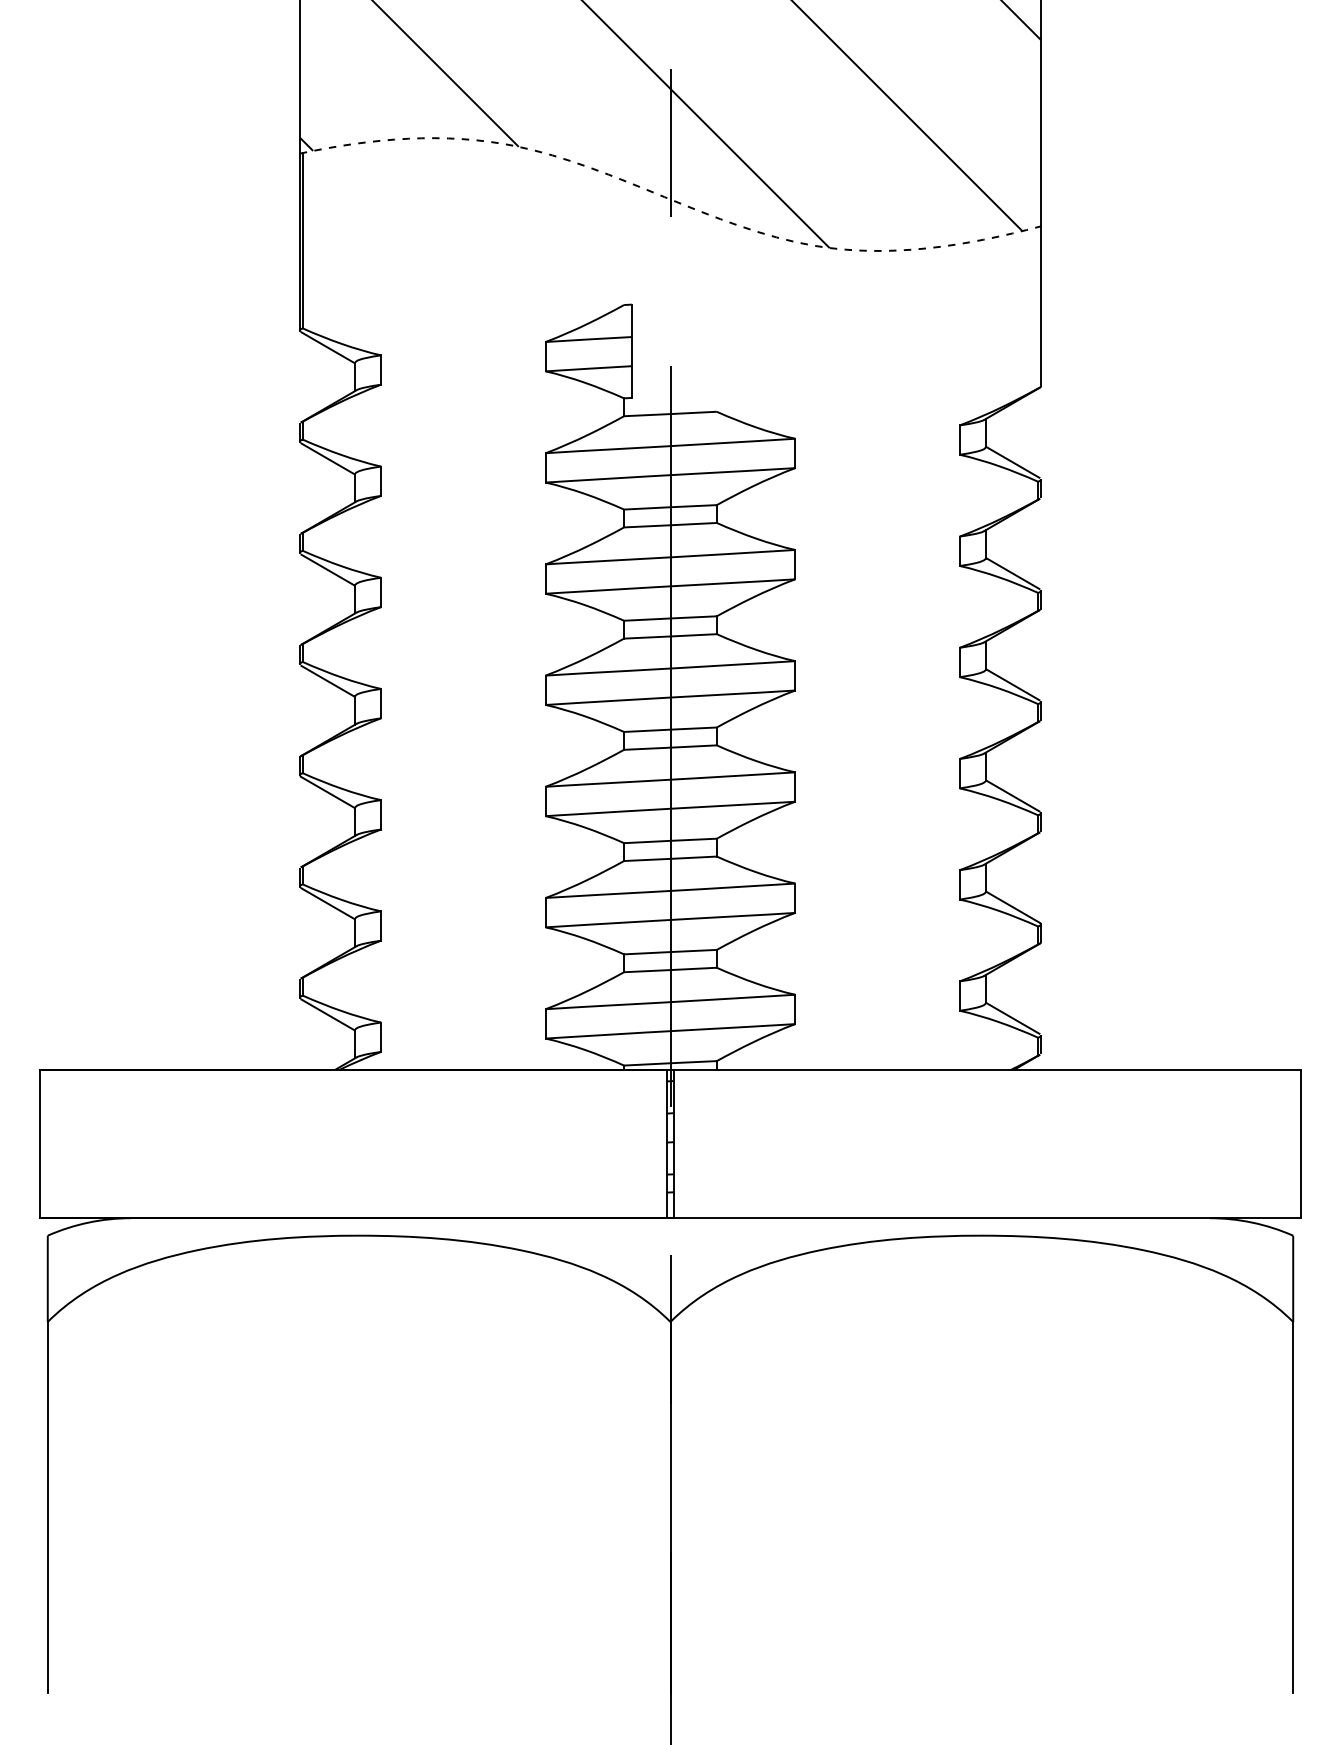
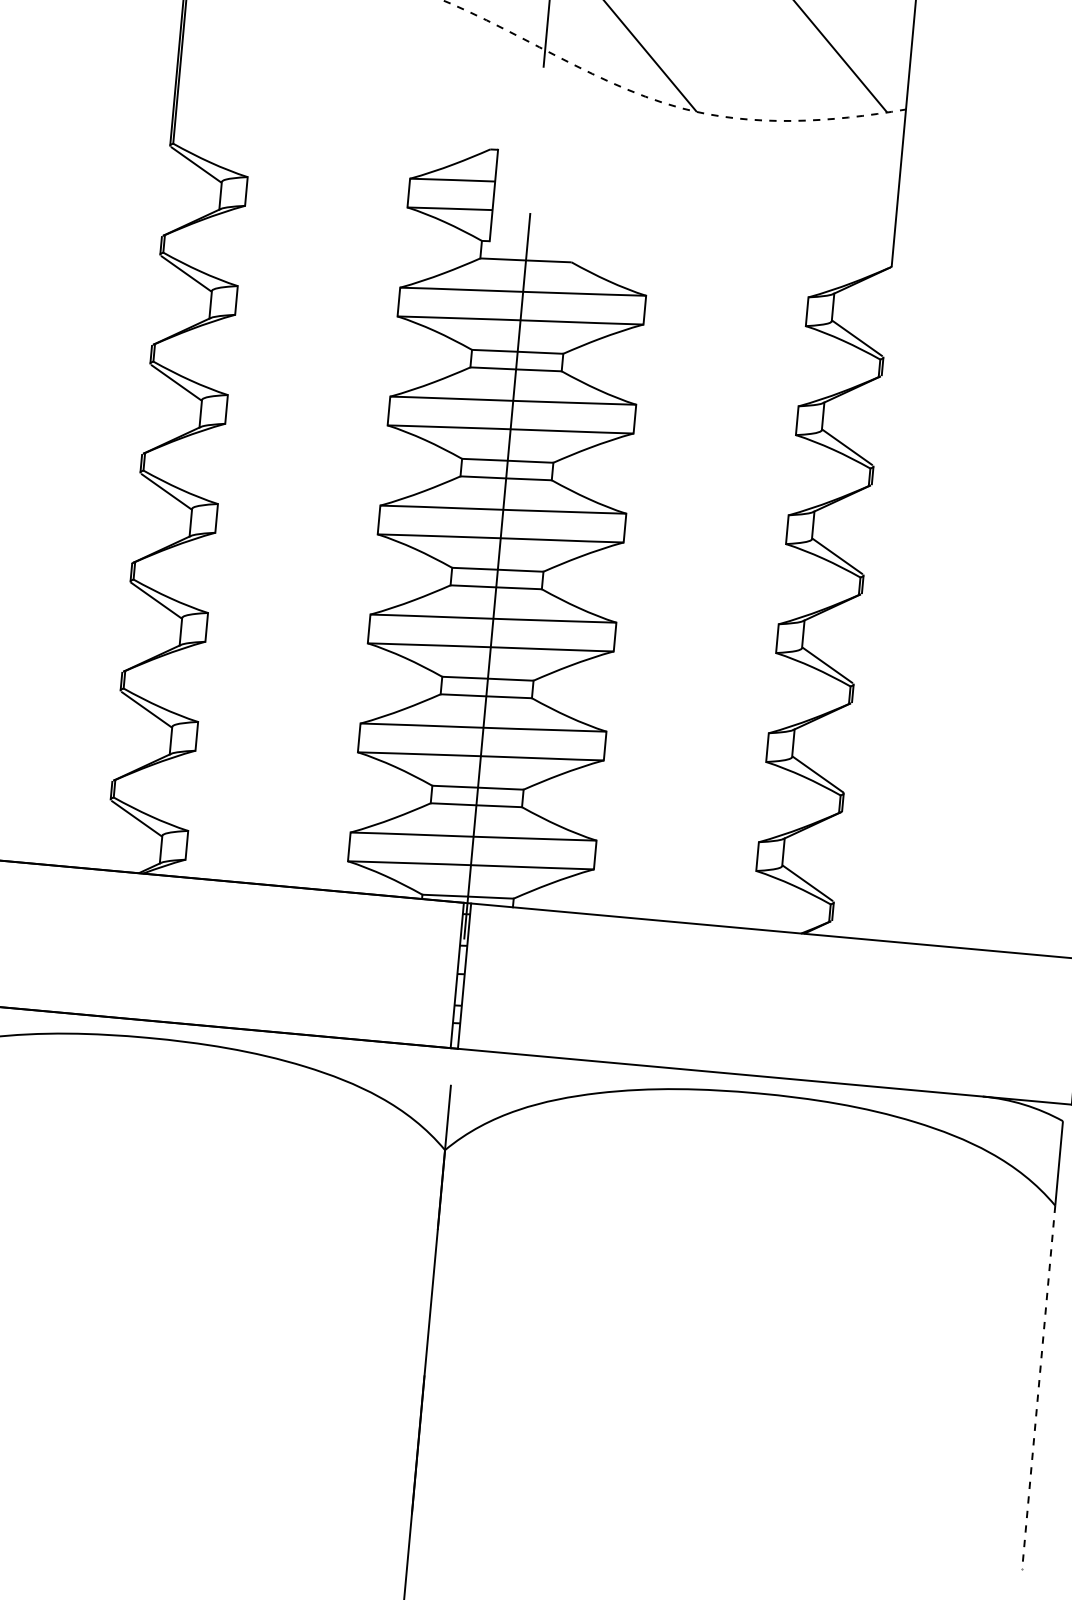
line: (1293, 1507) -> (1039, 1387), solid -> dashed

